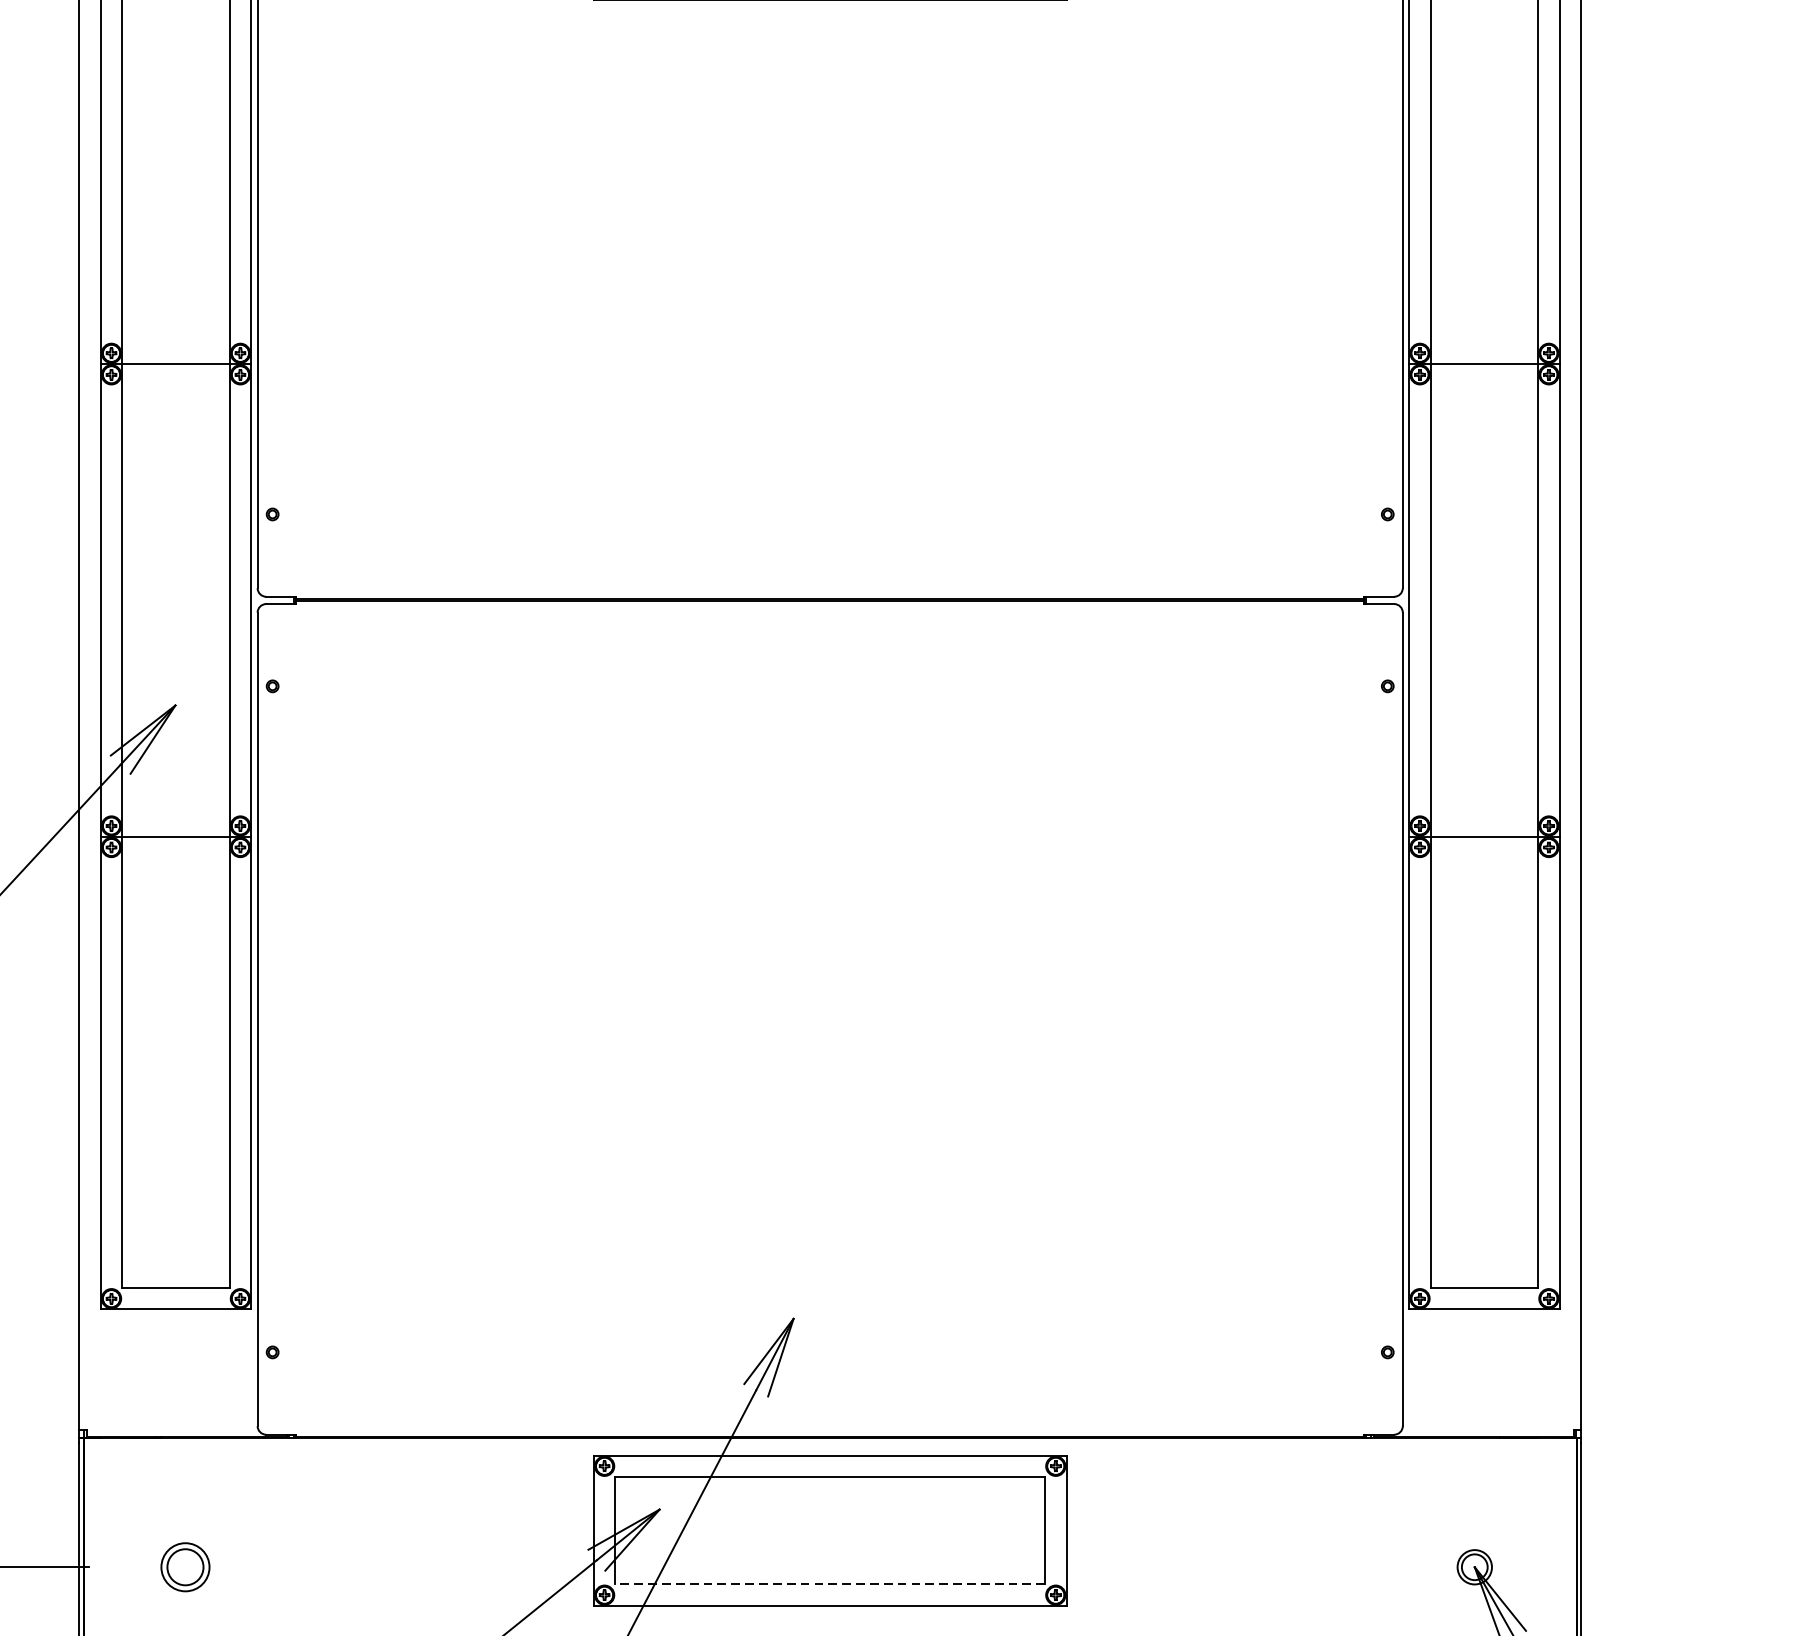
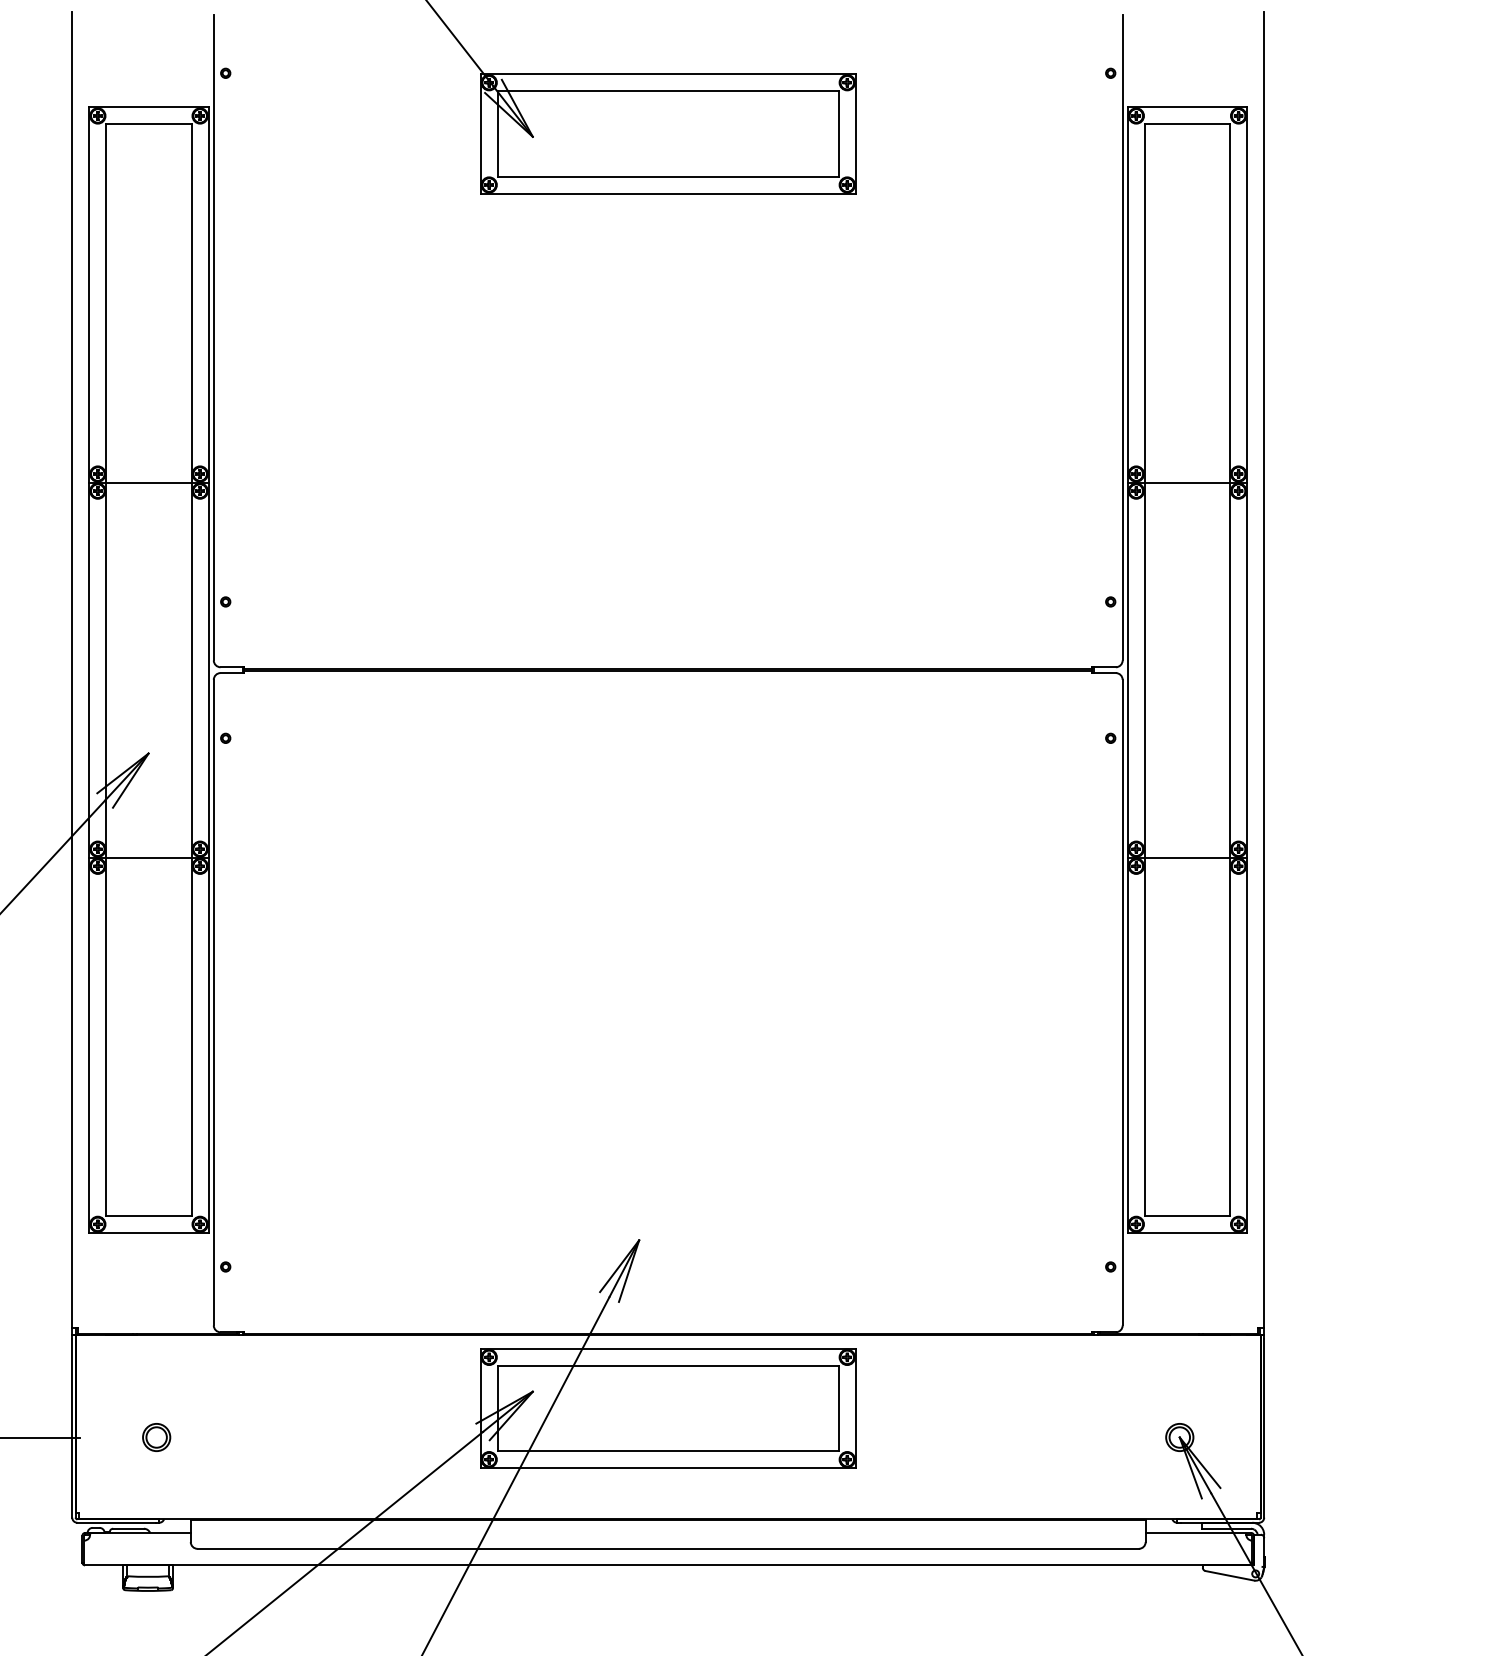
part: (185, 1567) -> (156, 1437), size x0.71
line: (830, 1584) -> (668, 1451), dashed -> solid

